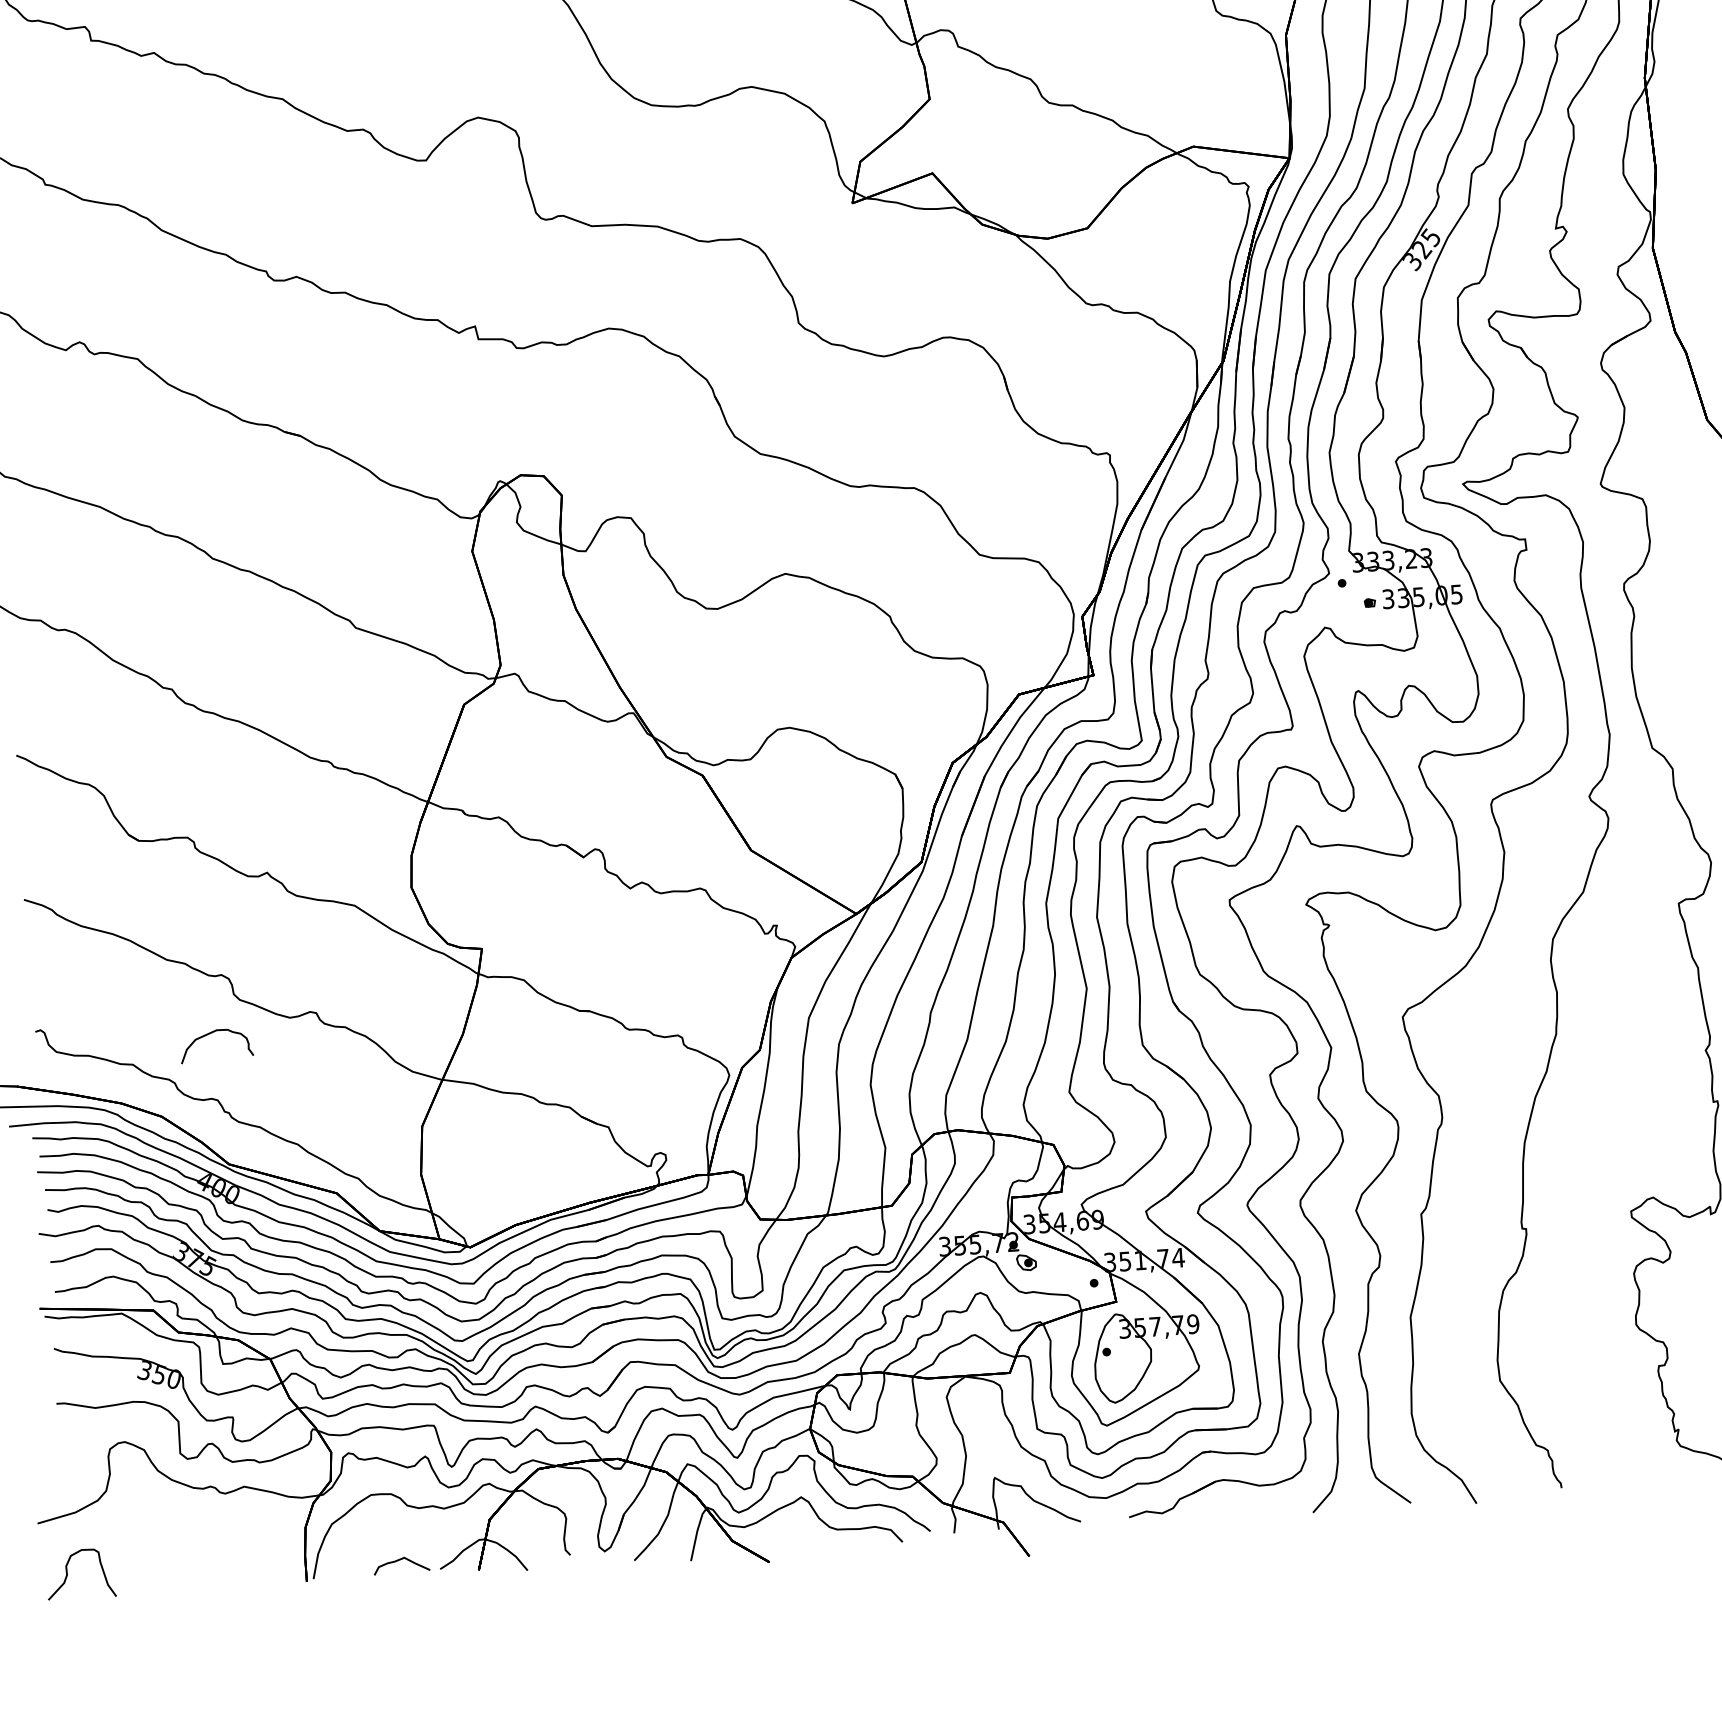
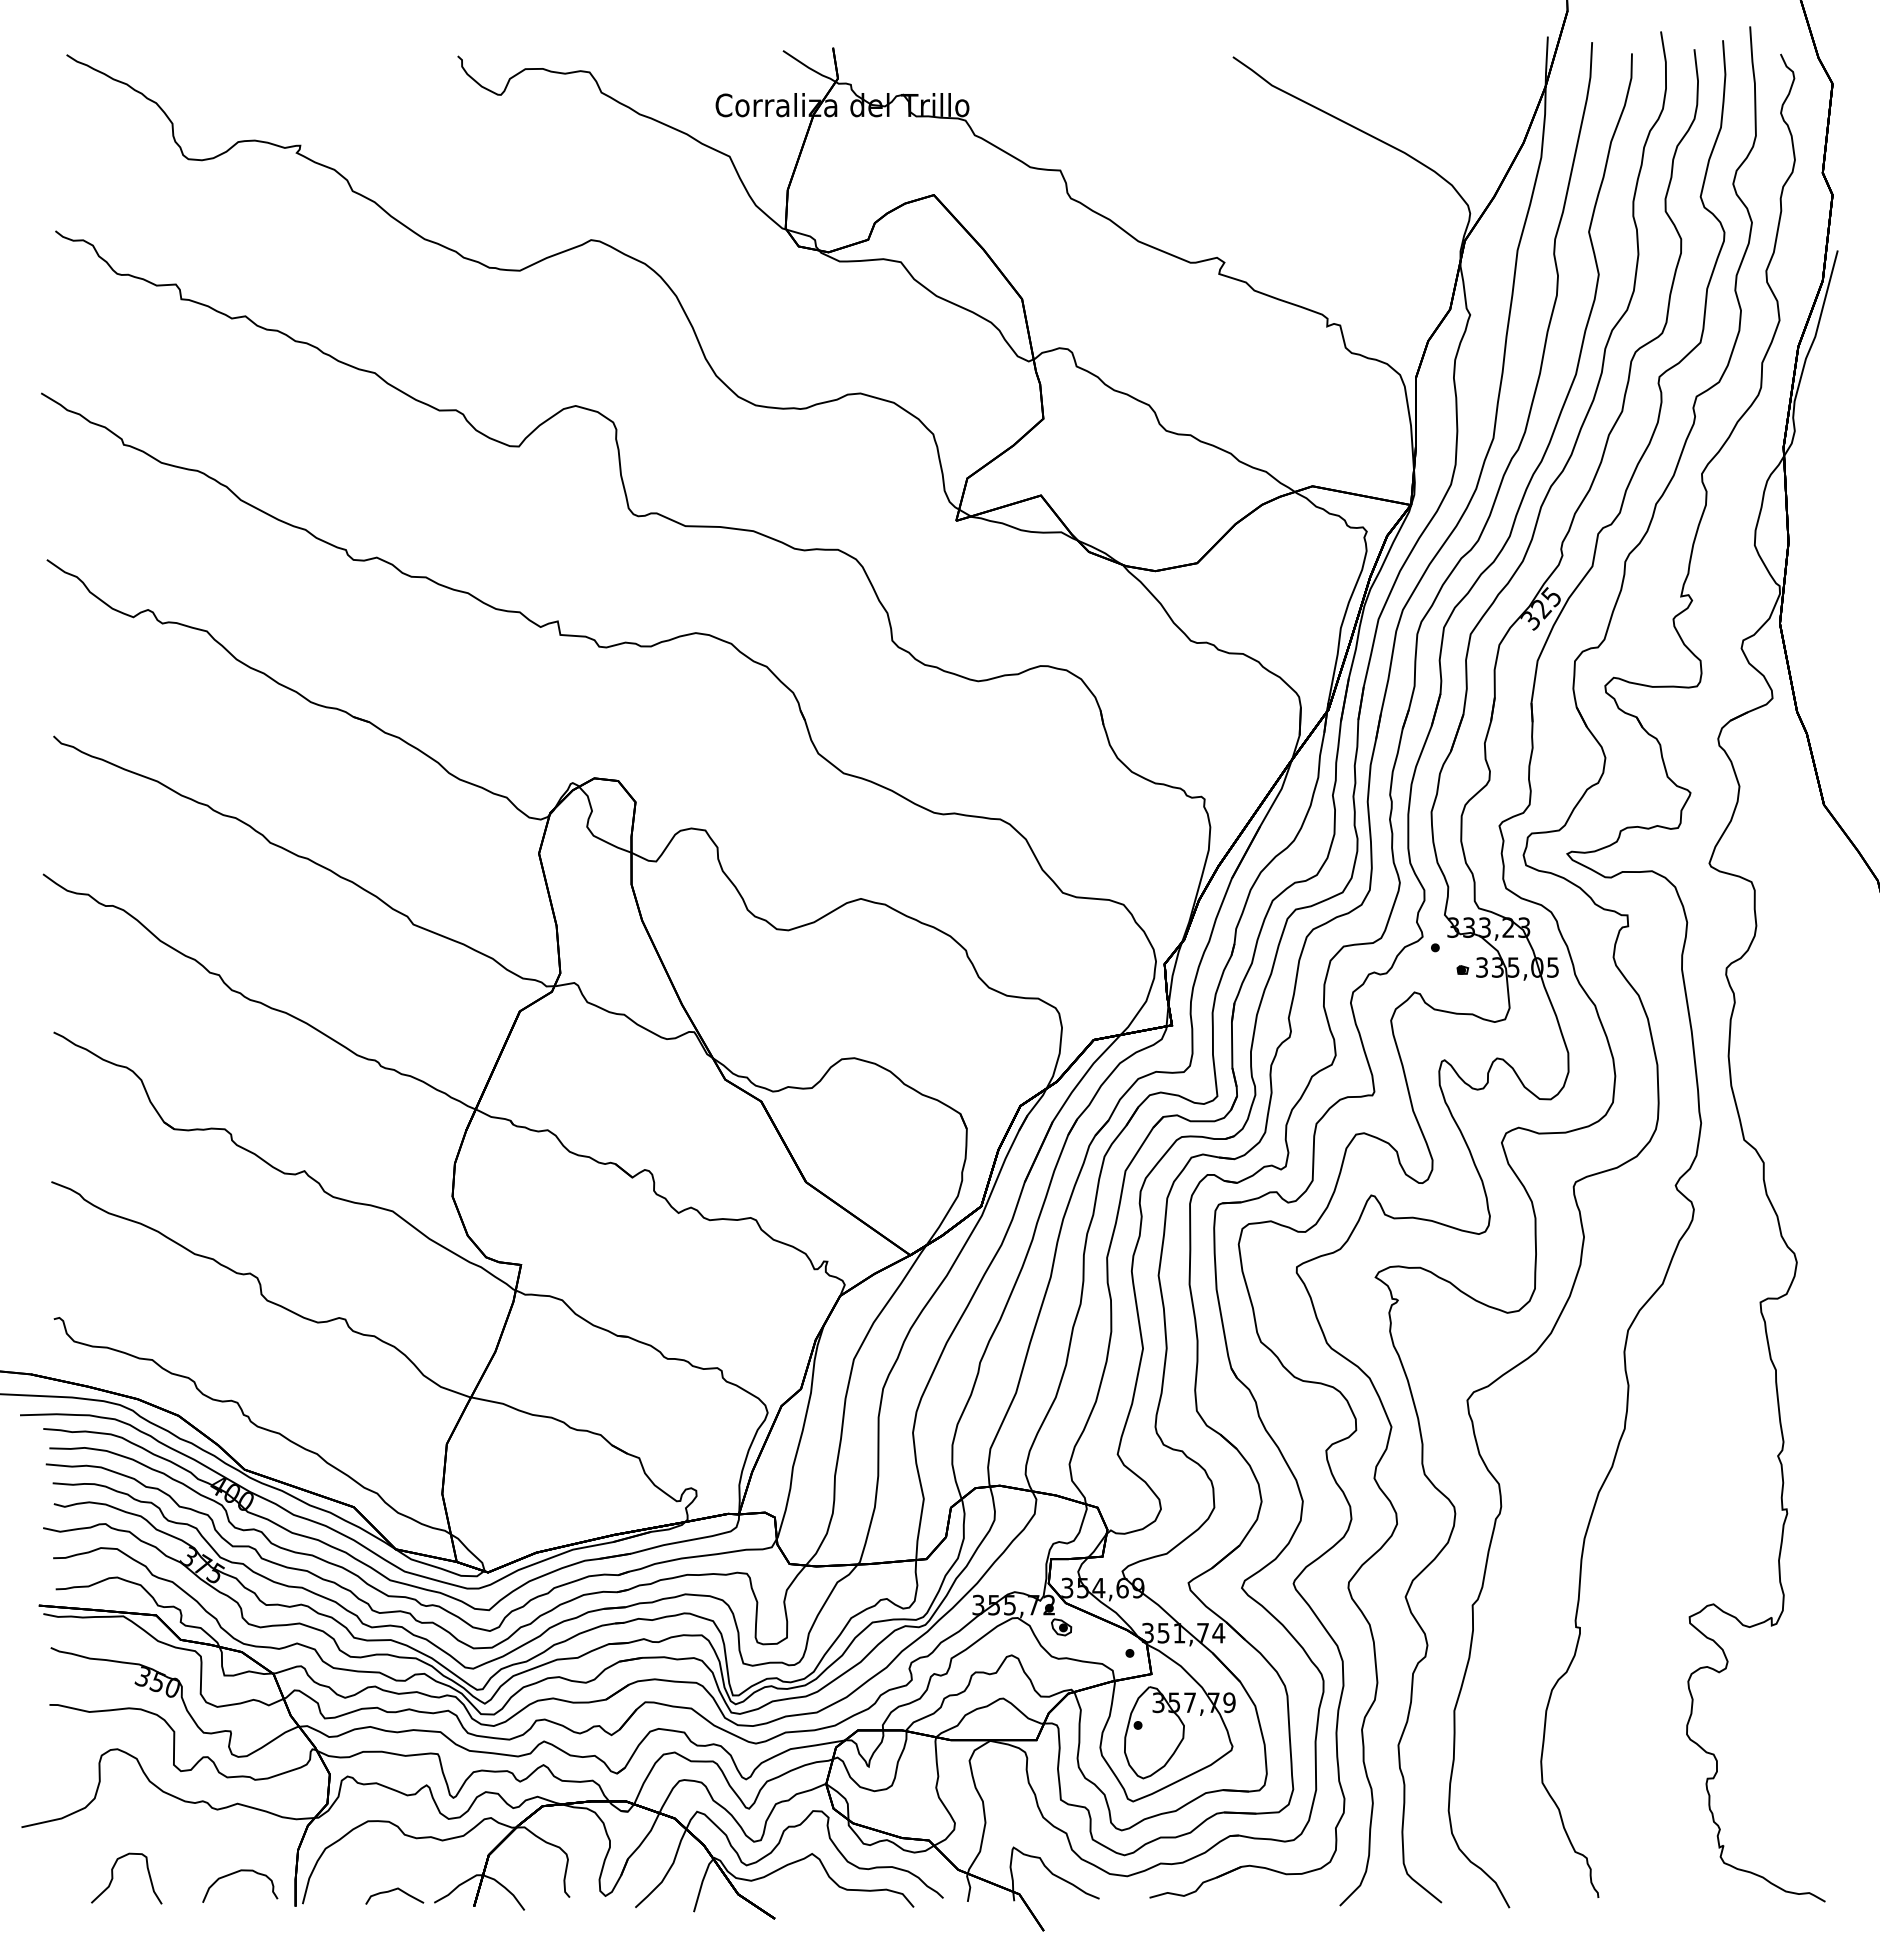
curve: (212, 1033) -> (236, 1873), moved
curve: (68, 1574) -> (113, 1878), moved

